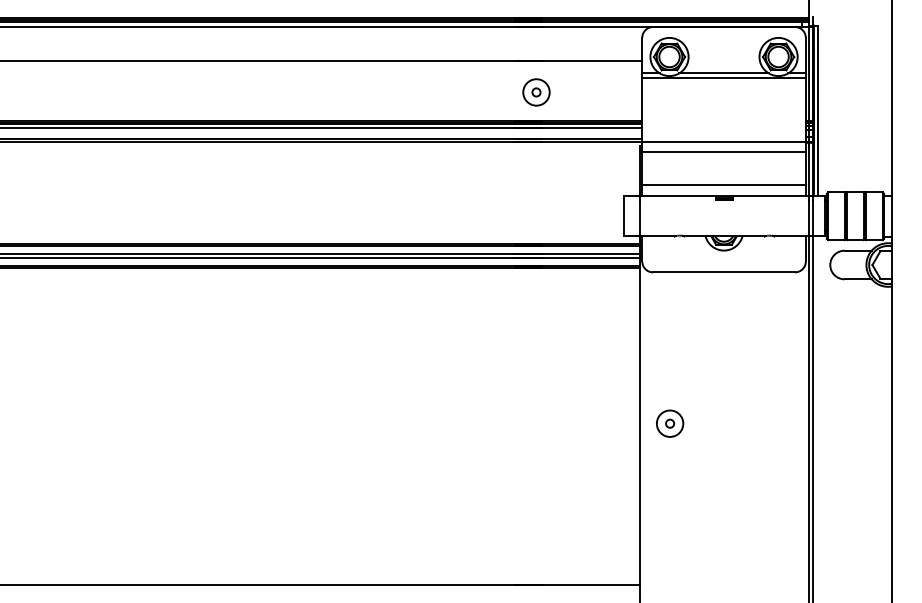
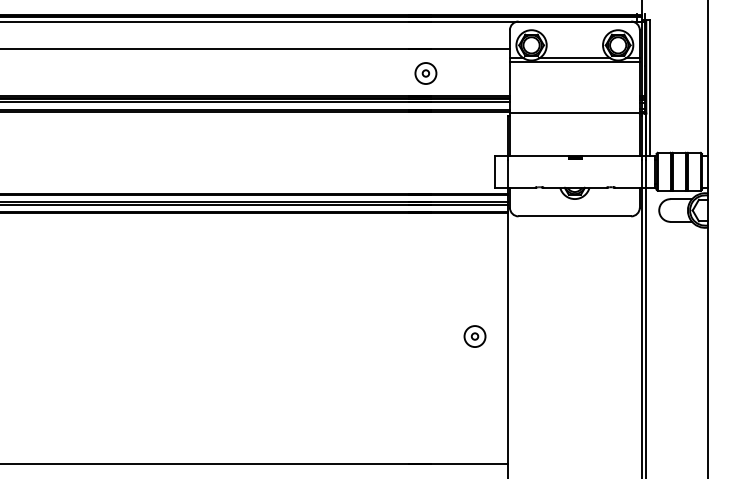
line: (723, 152) -> (574, 121), removed
line: (723, 185) -> (574, 147), removed
part: (669, 423) -> (474, 336), moved

